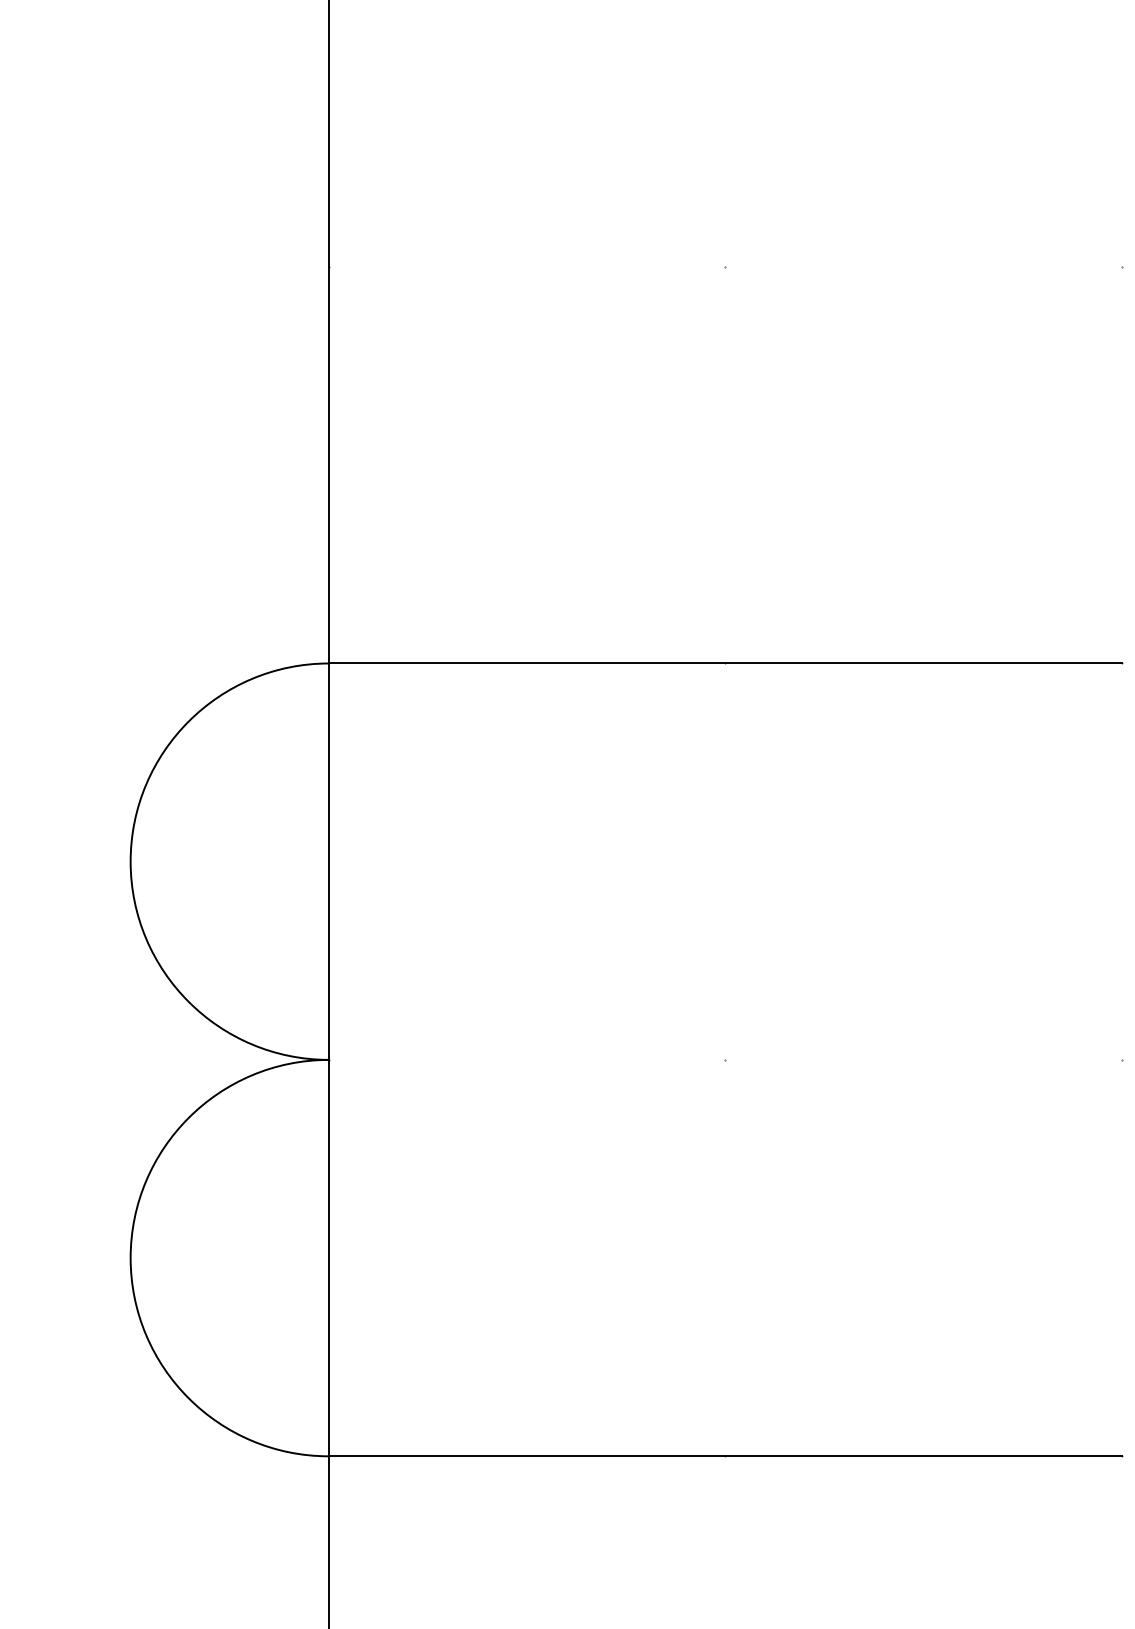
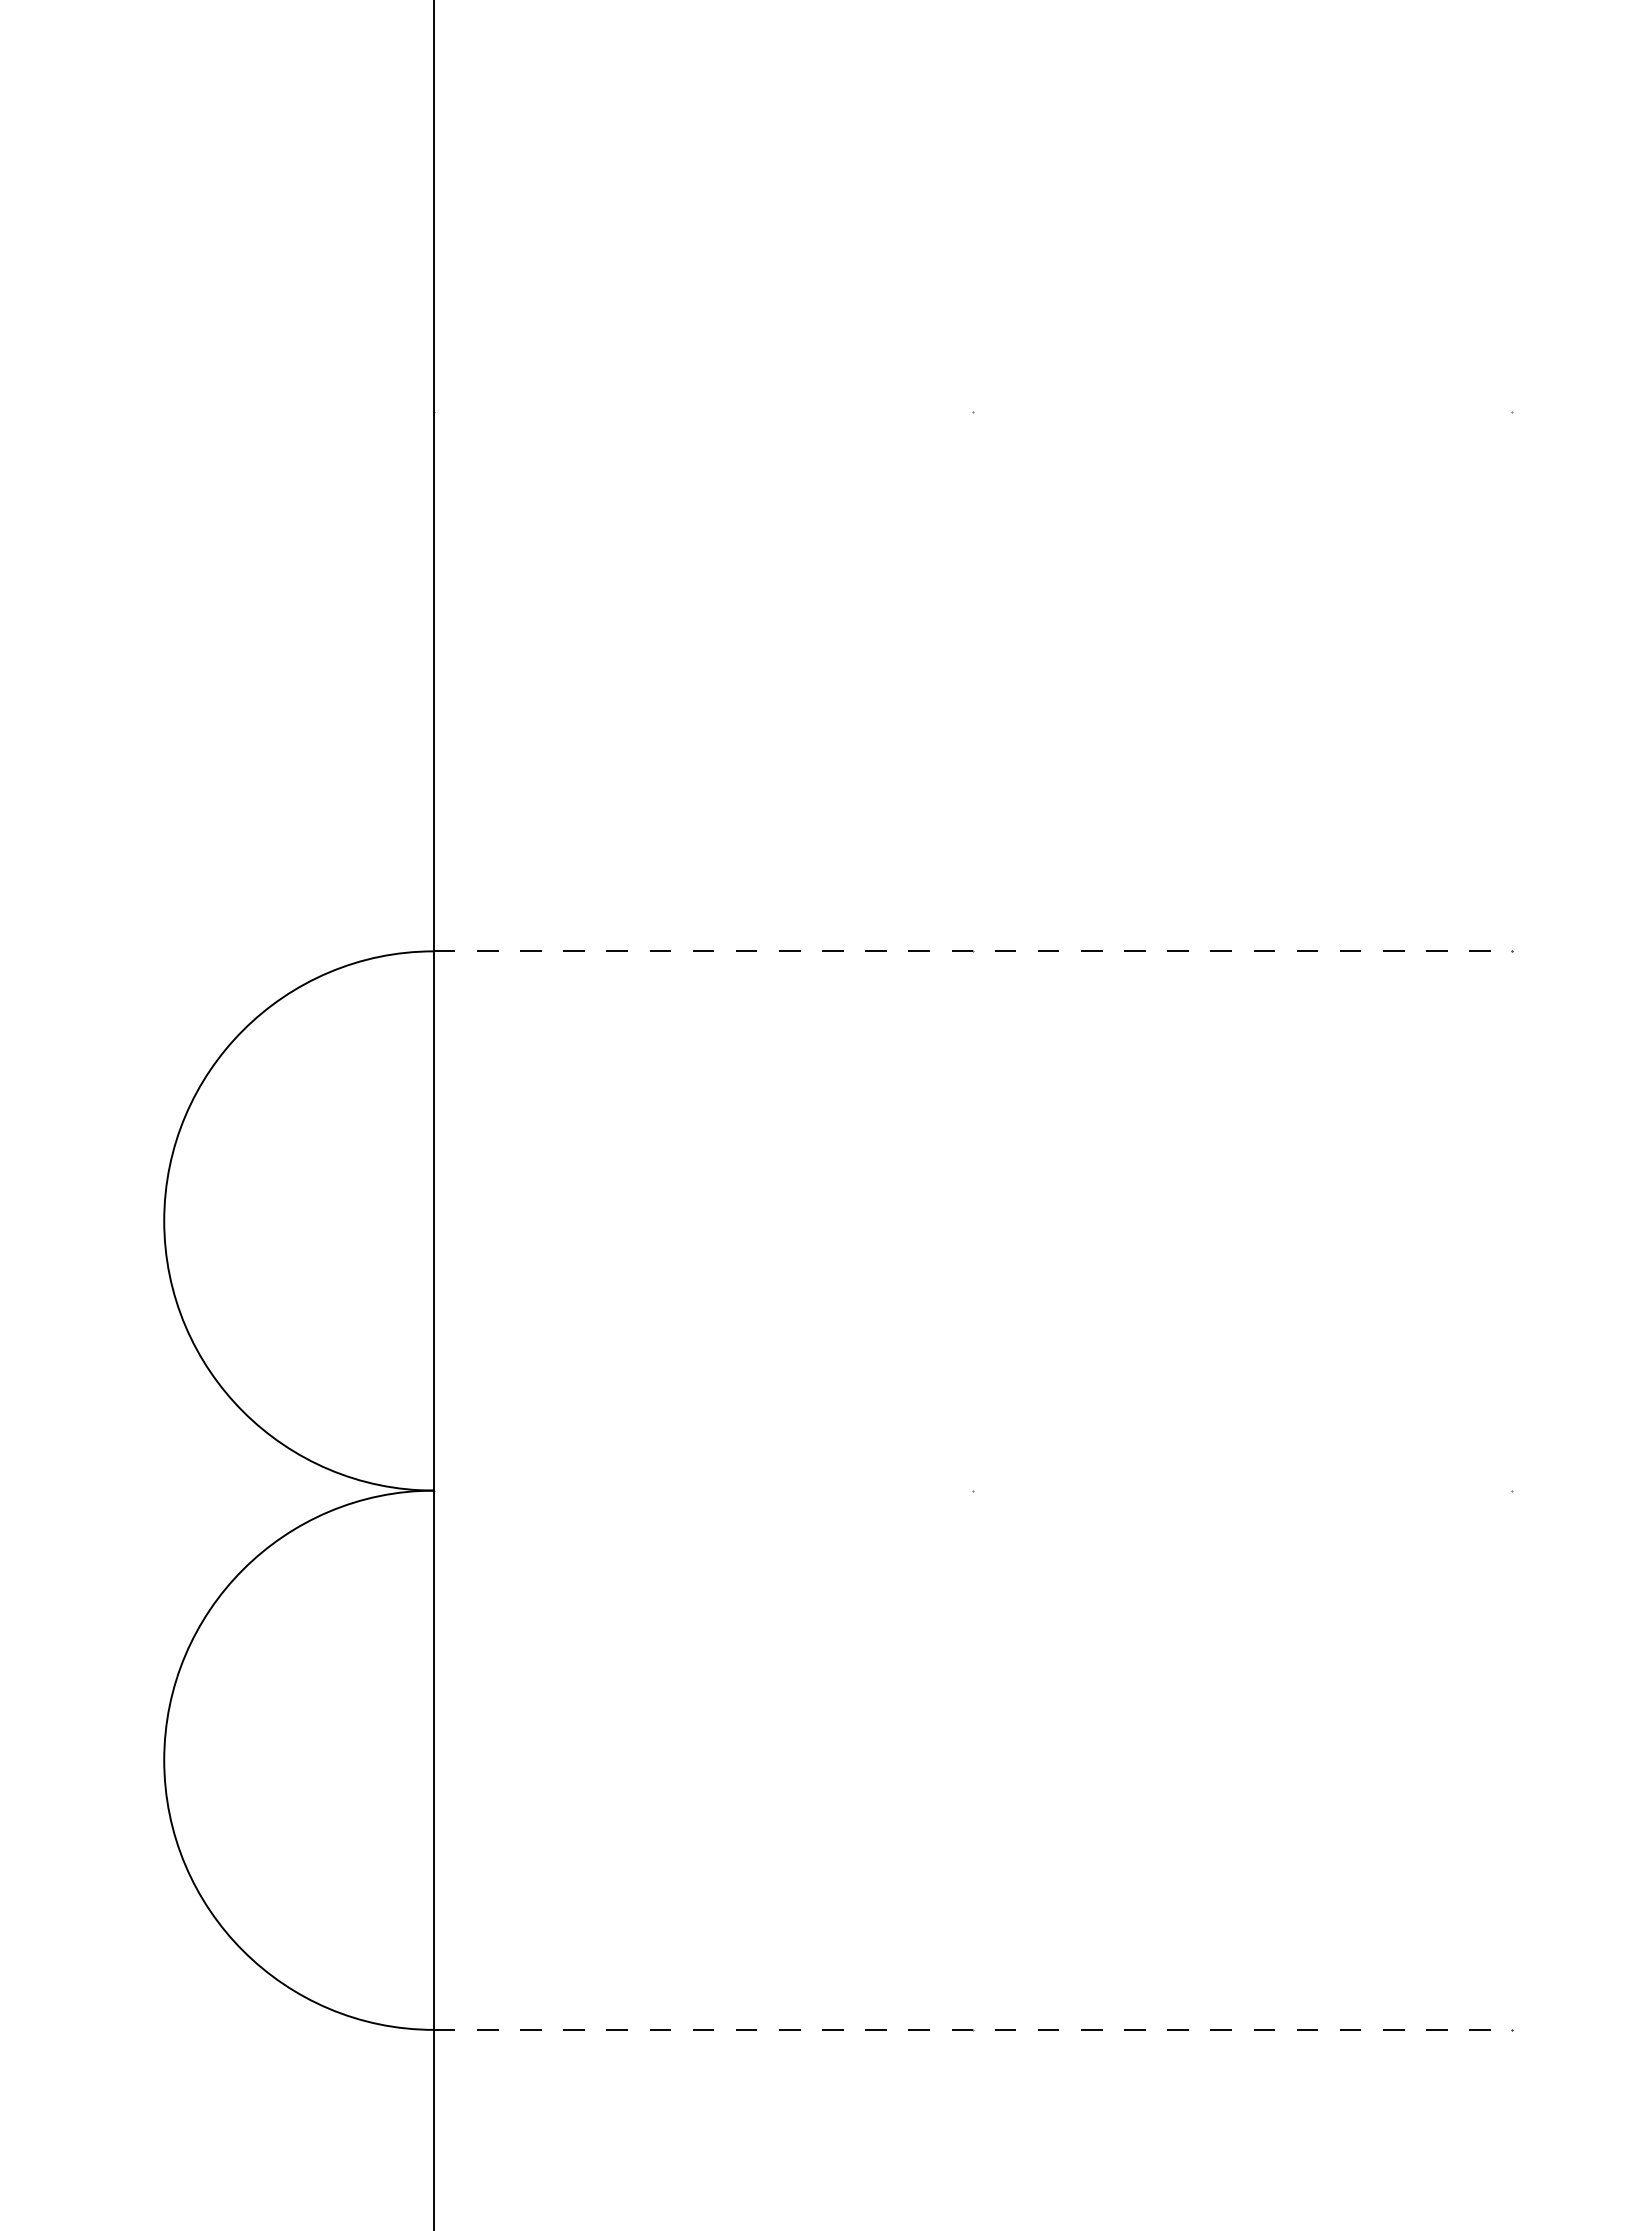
line: (725, 663) -> (973, 951), solid -> dashed
line: (725, 1456) -> (973, 2029), solid -> dashed

